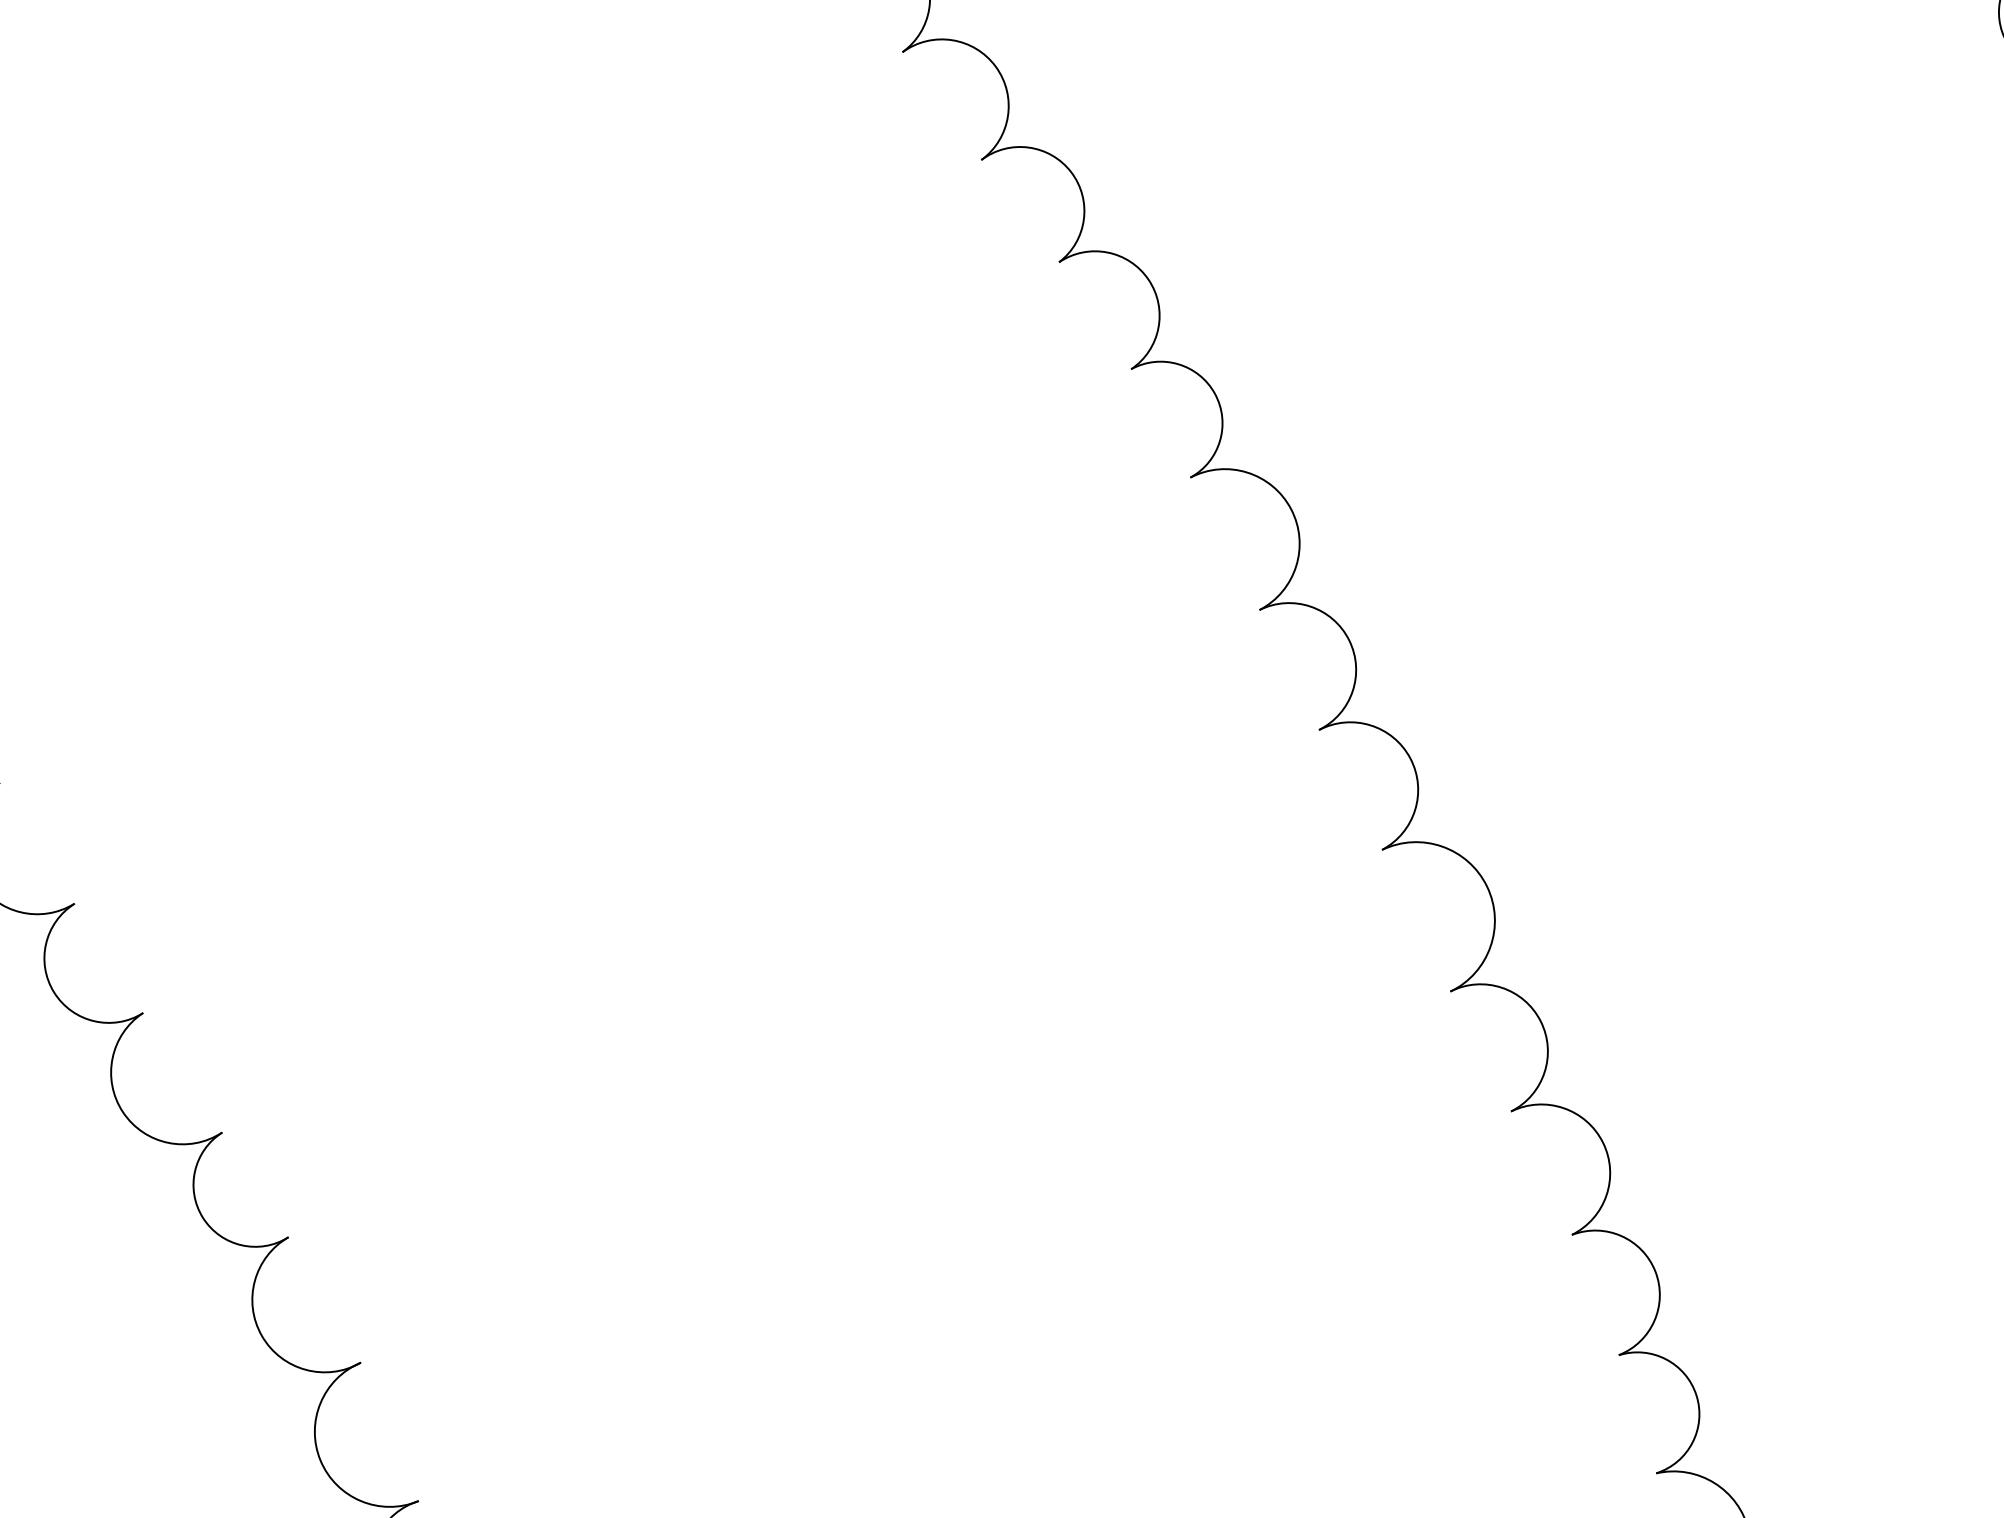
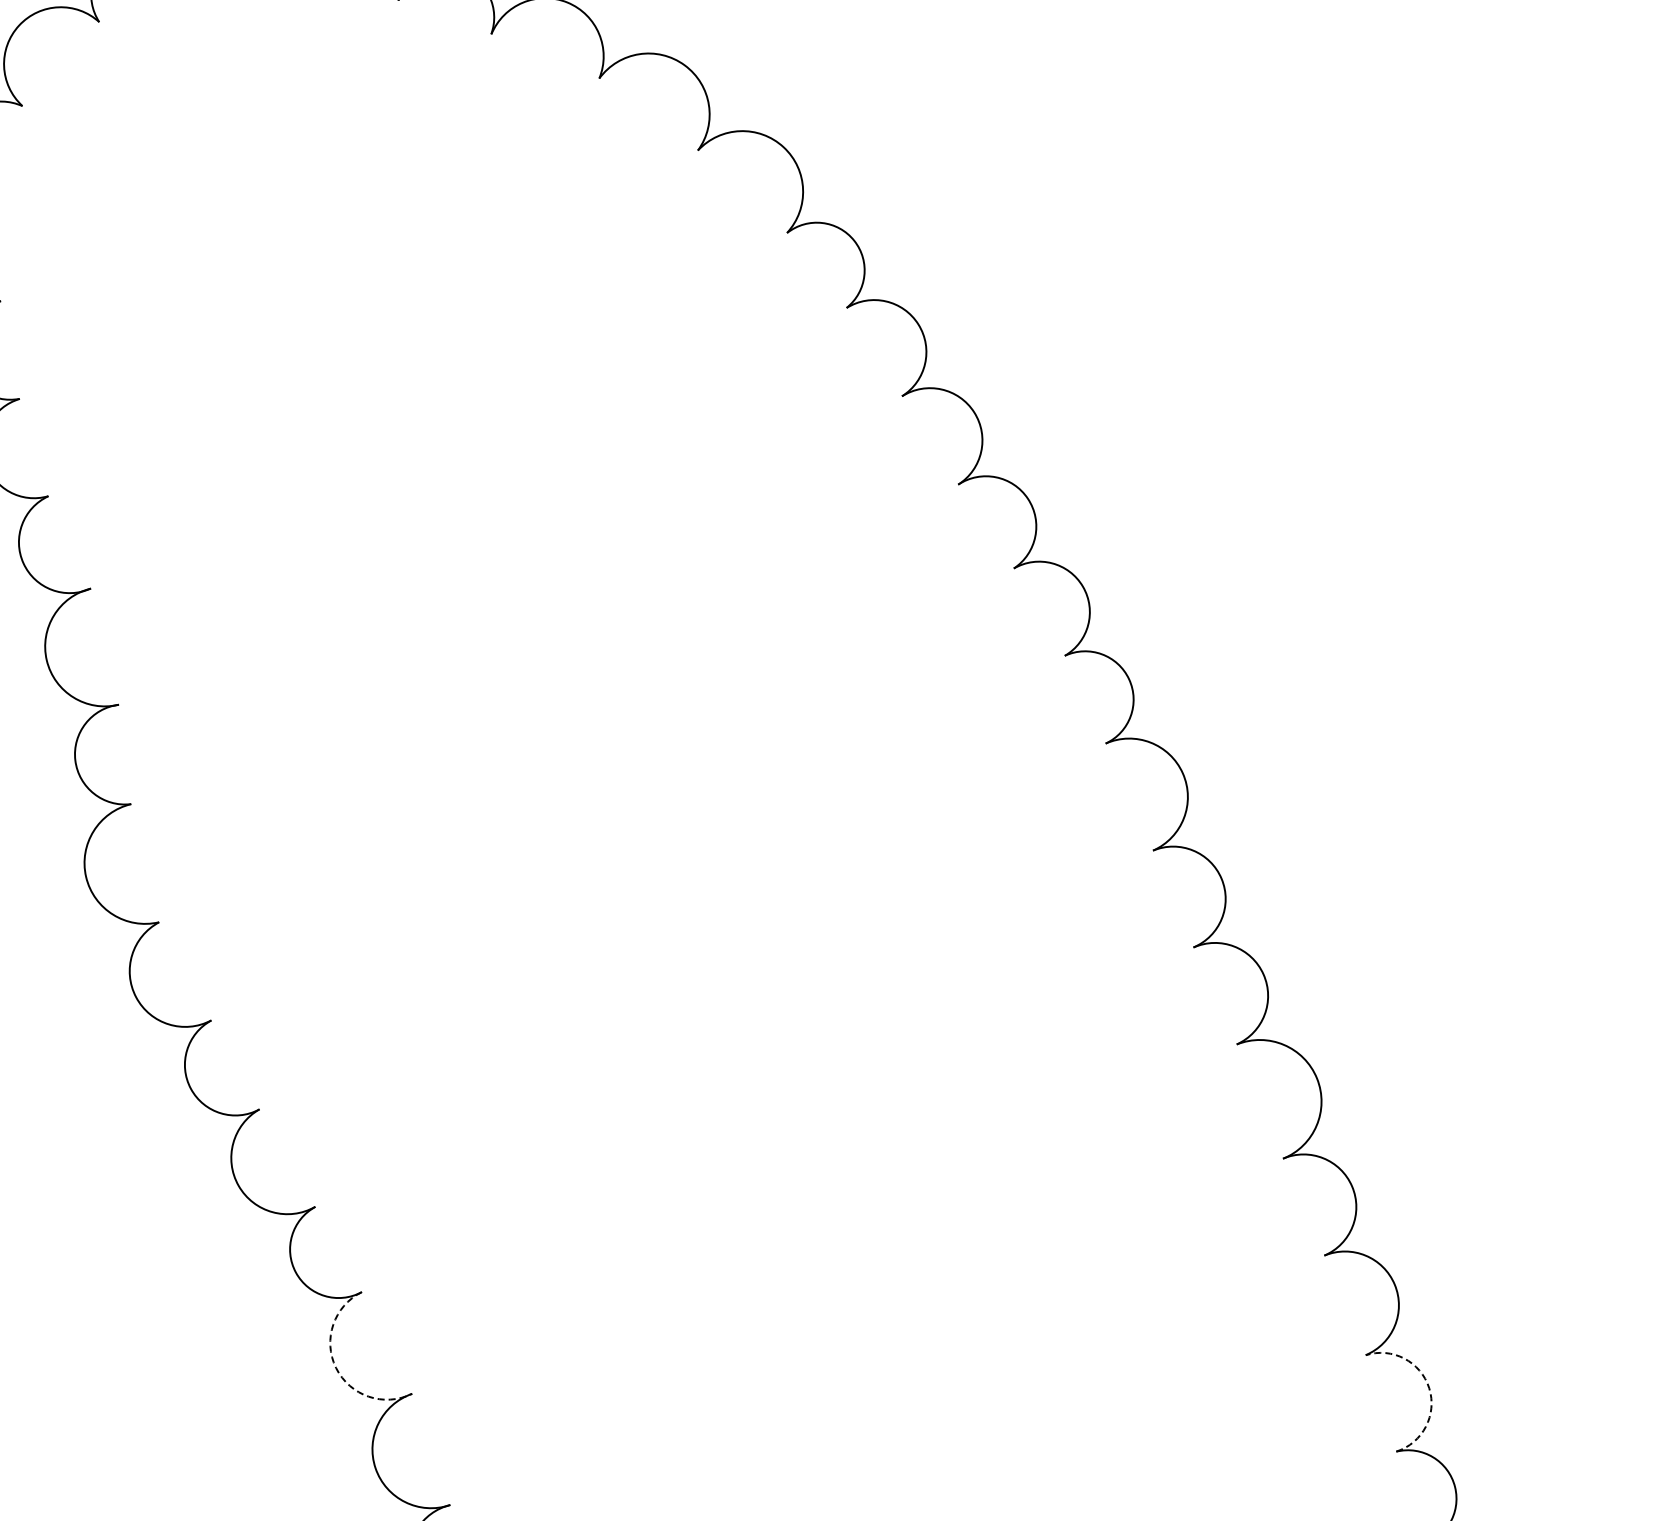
arc: (1655, 1272) -> (1429, 1388), solid -> dashed
arc: (262, 1335) -> (336, 1367), solid -> dashed

